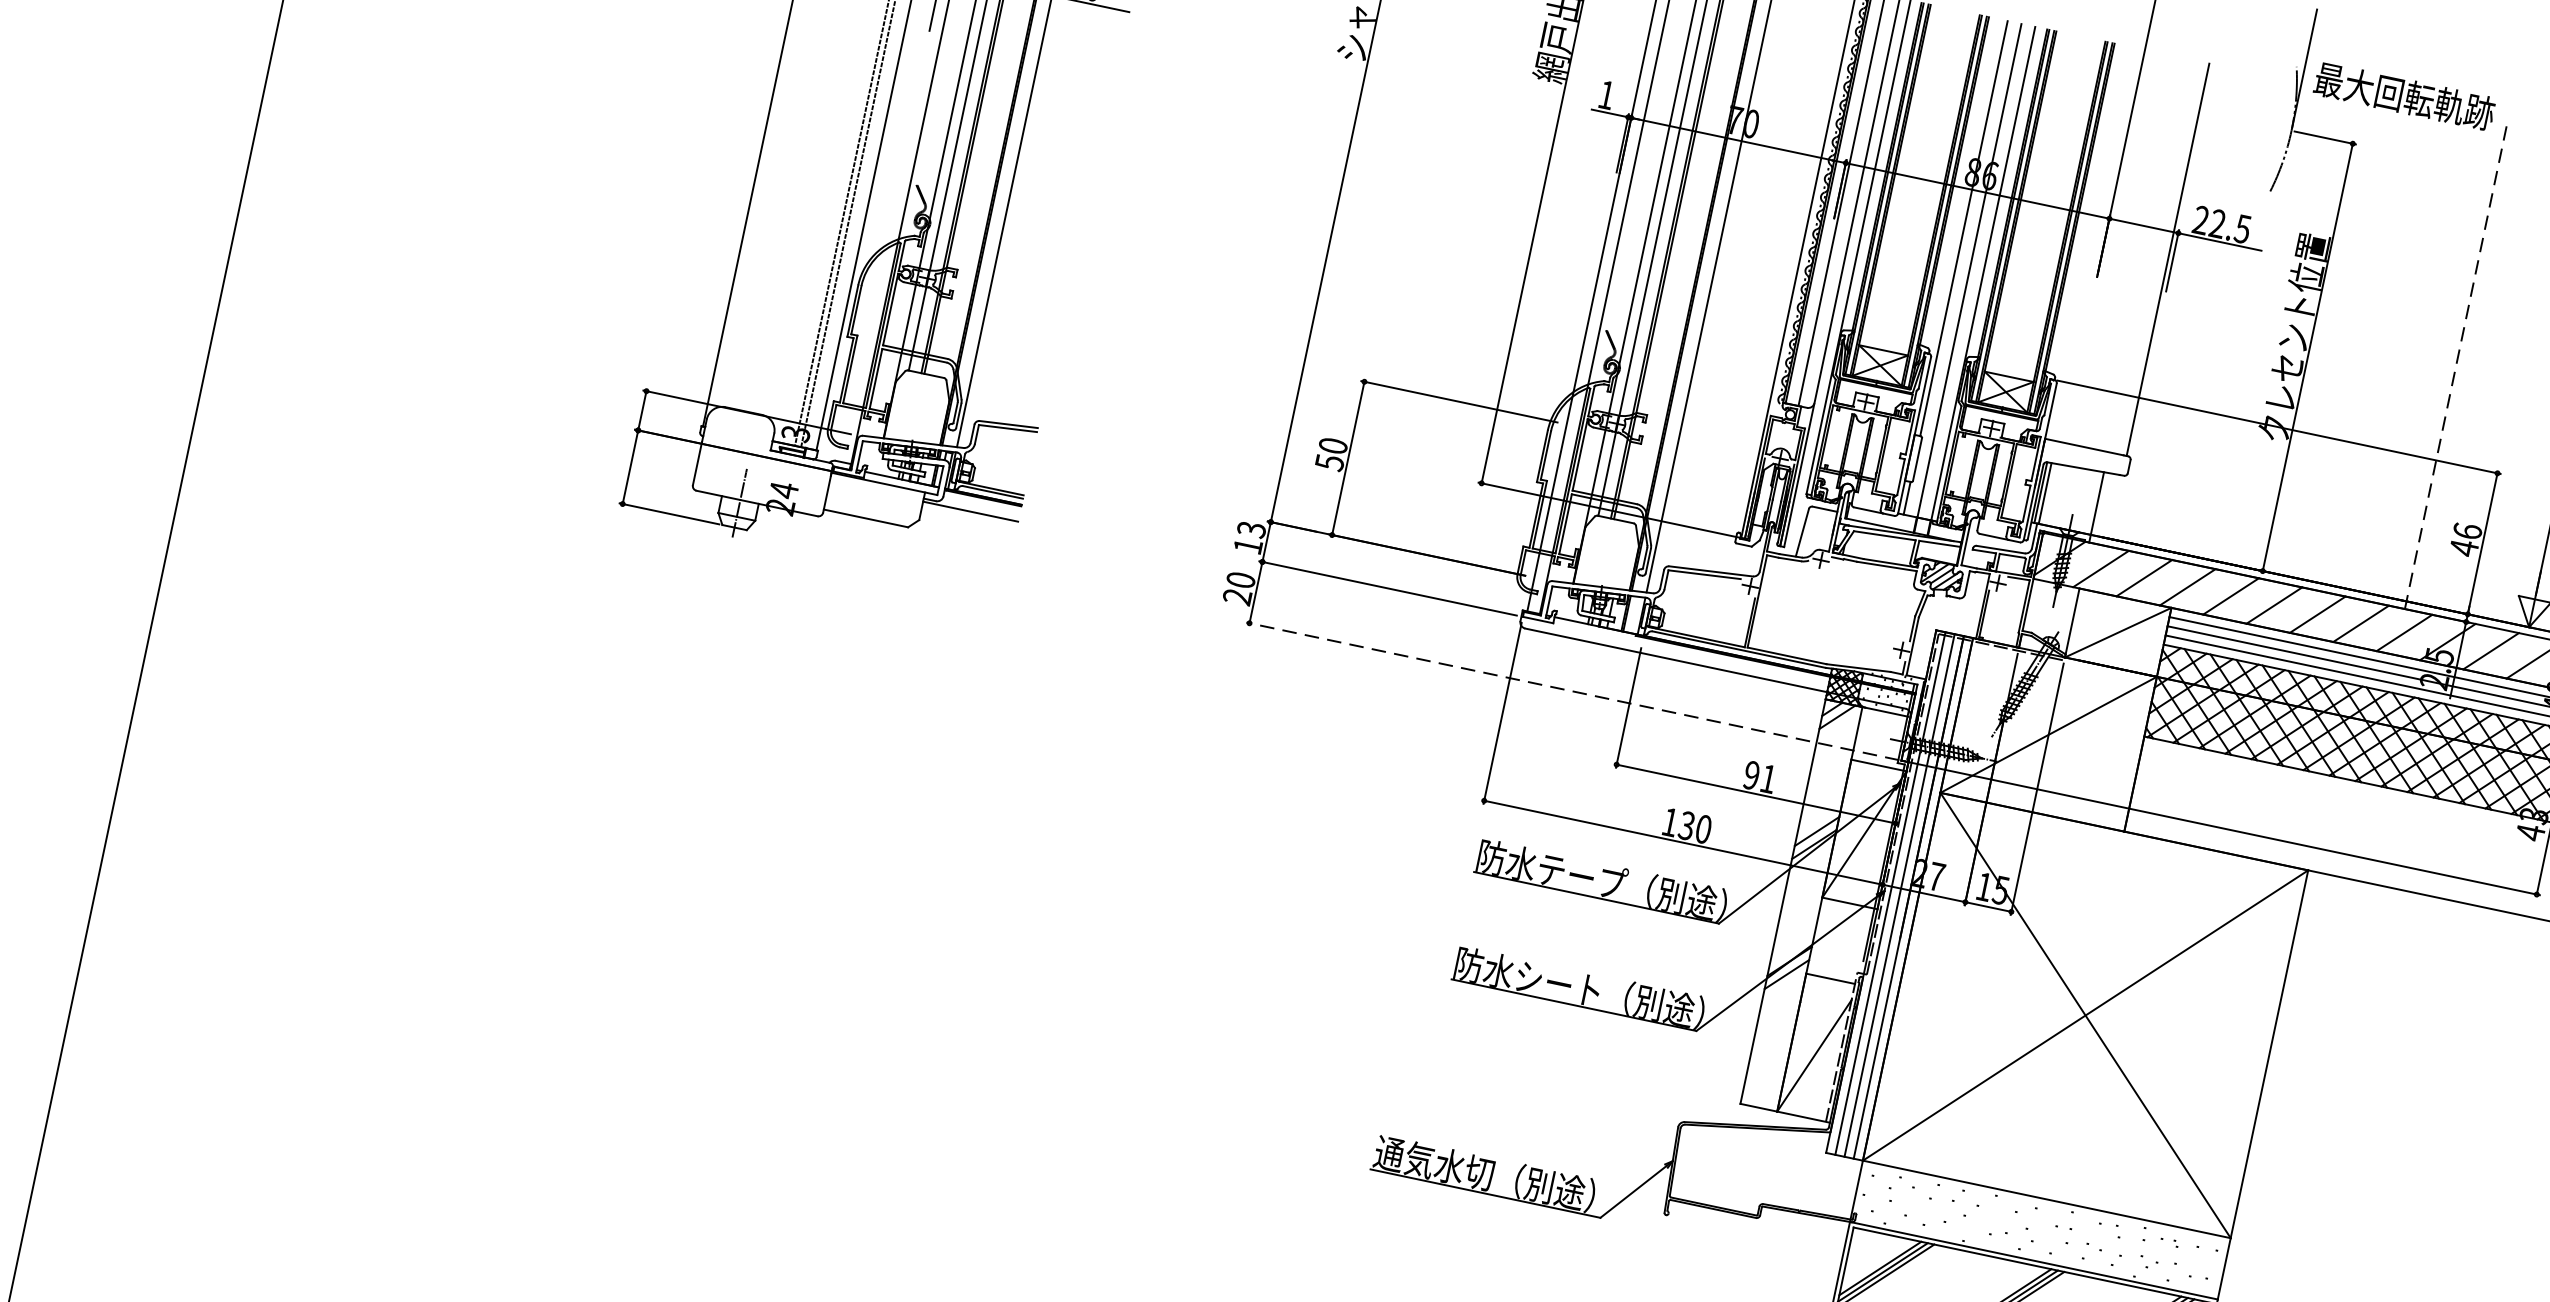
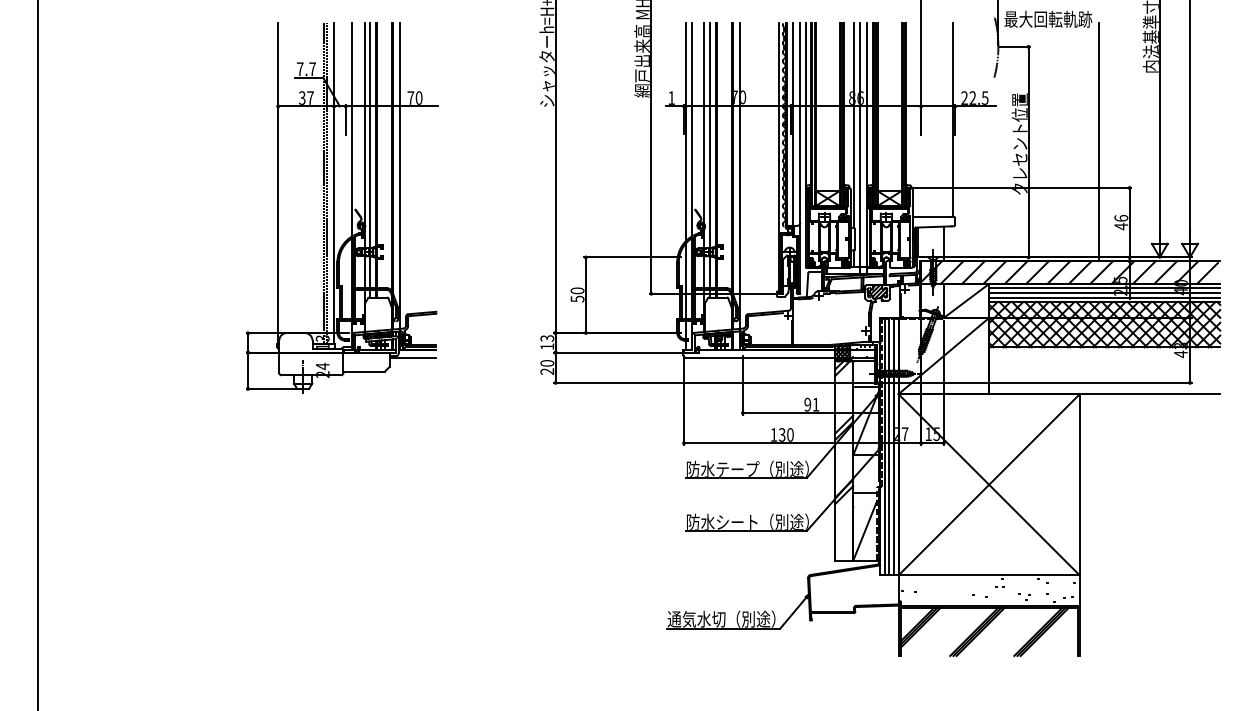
line: (2455, 368) -> (1099, 142), dashed -> solid
line: (1574, 690) -> (715, 382), dashed -> solid

